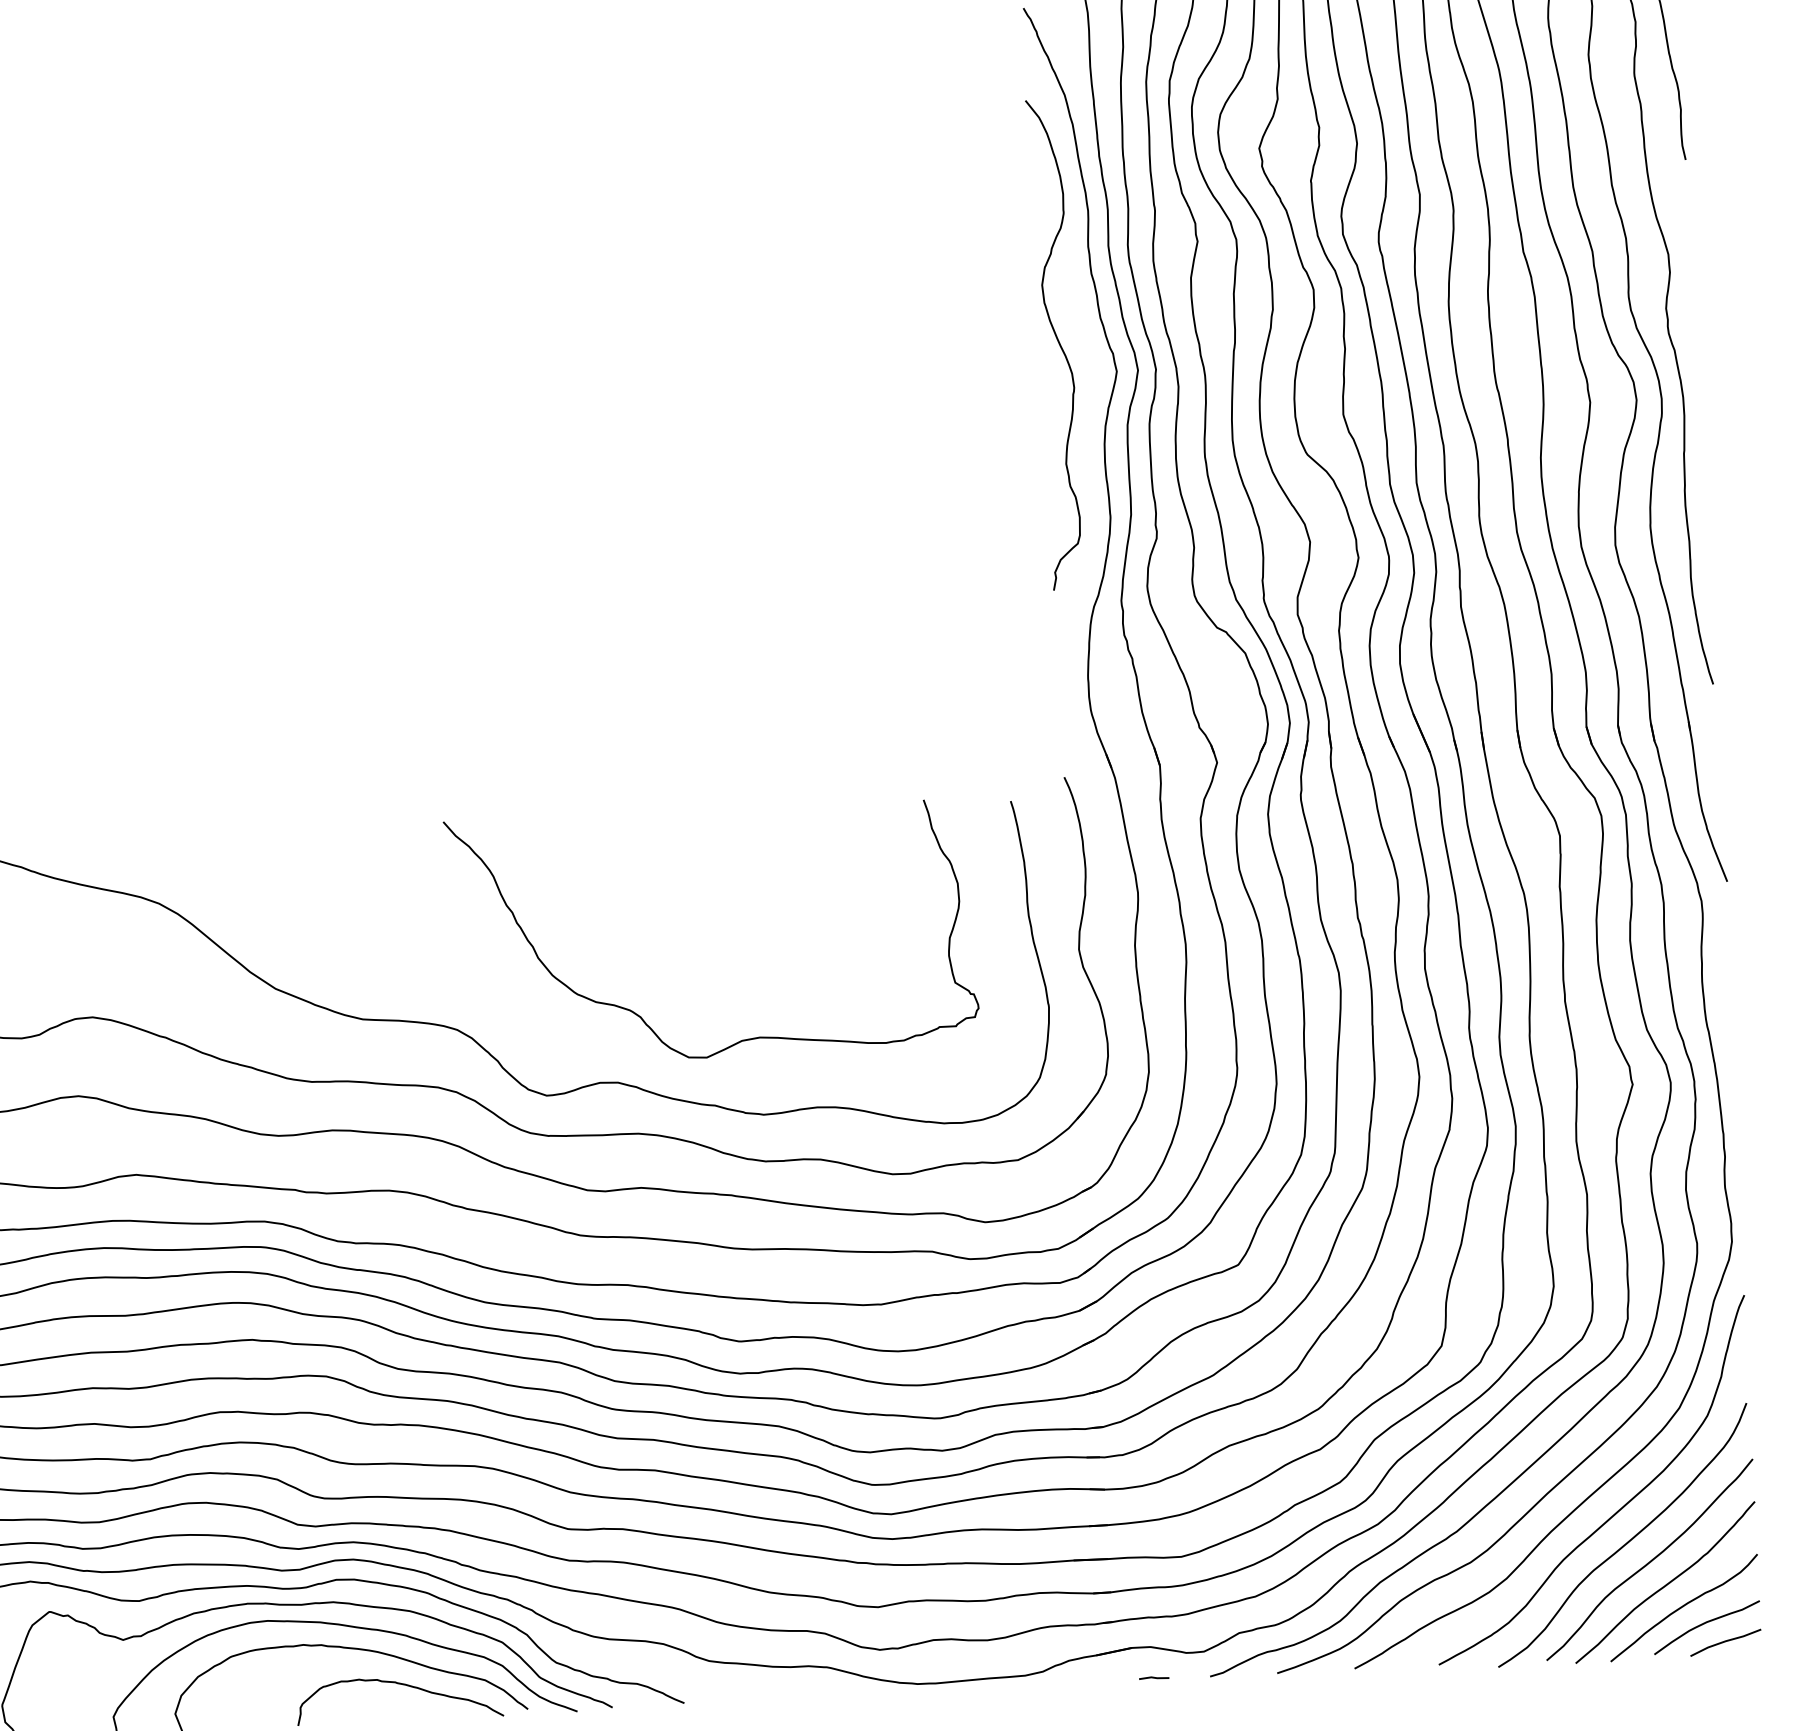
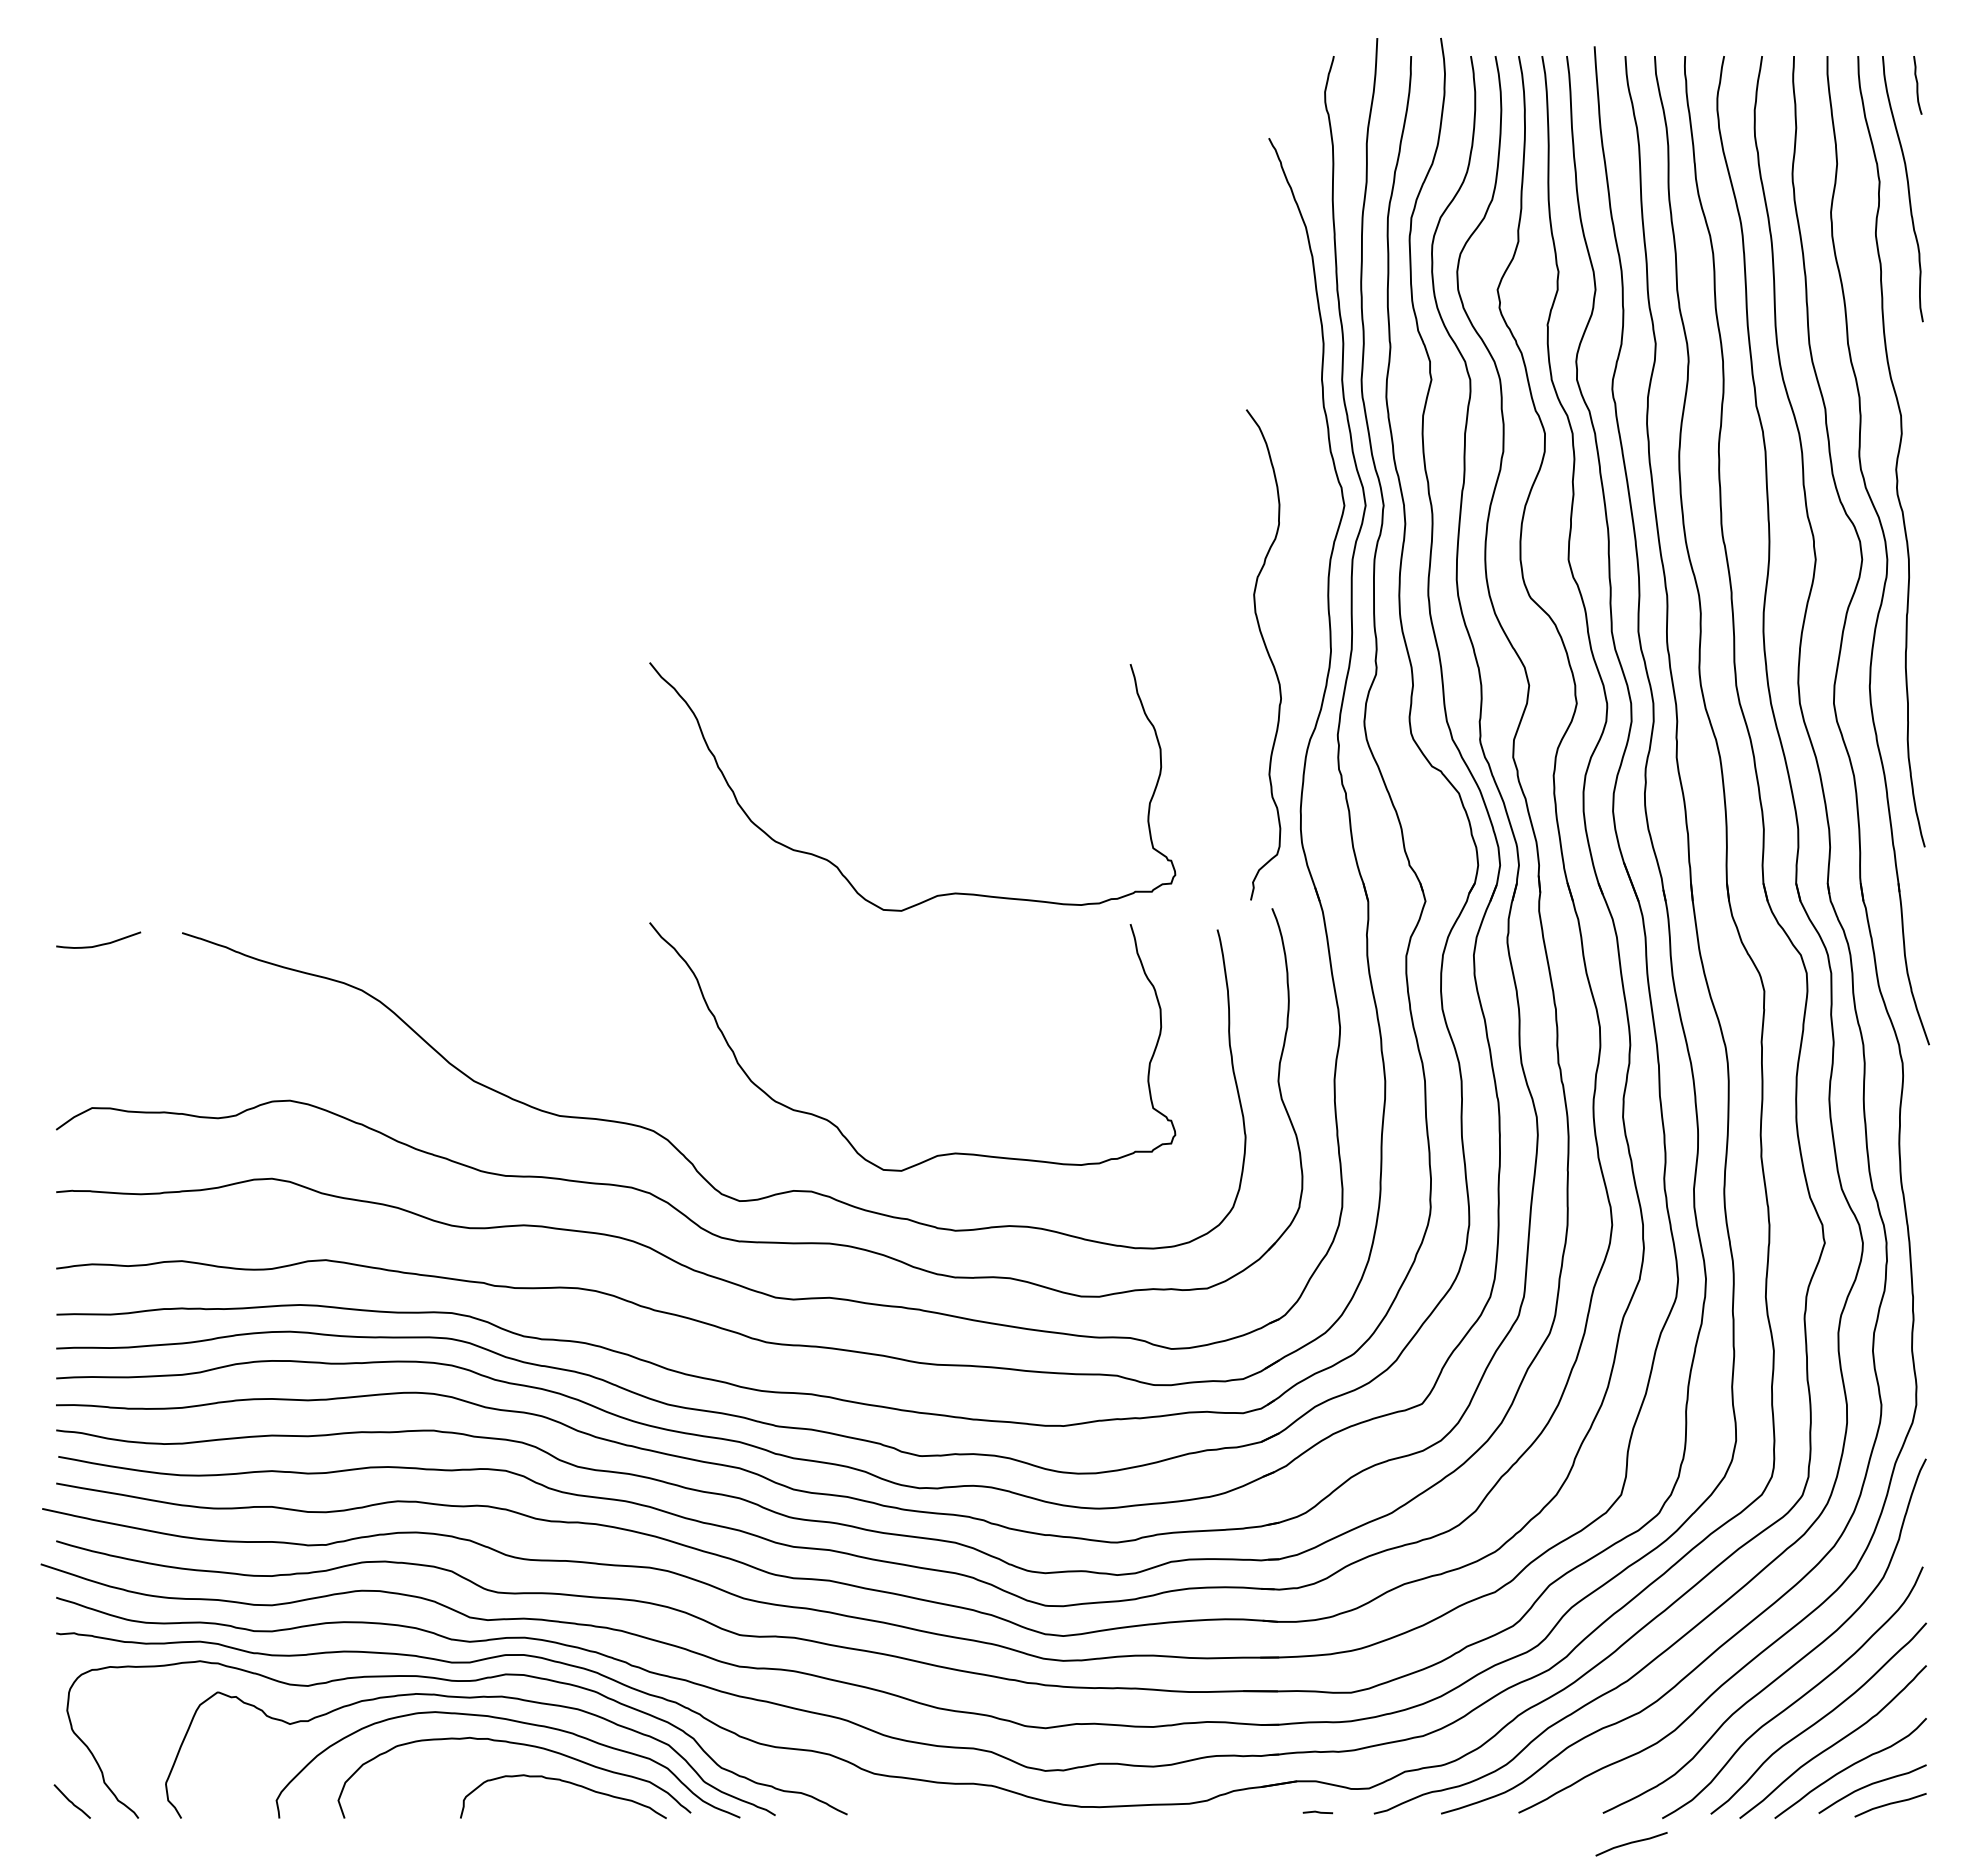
curve: (1058, 344) -> (1267, 654), moved
curve: (626, 754) -> (835, 864), added
line: (1468, 1693) -> (1631, 1843), added

